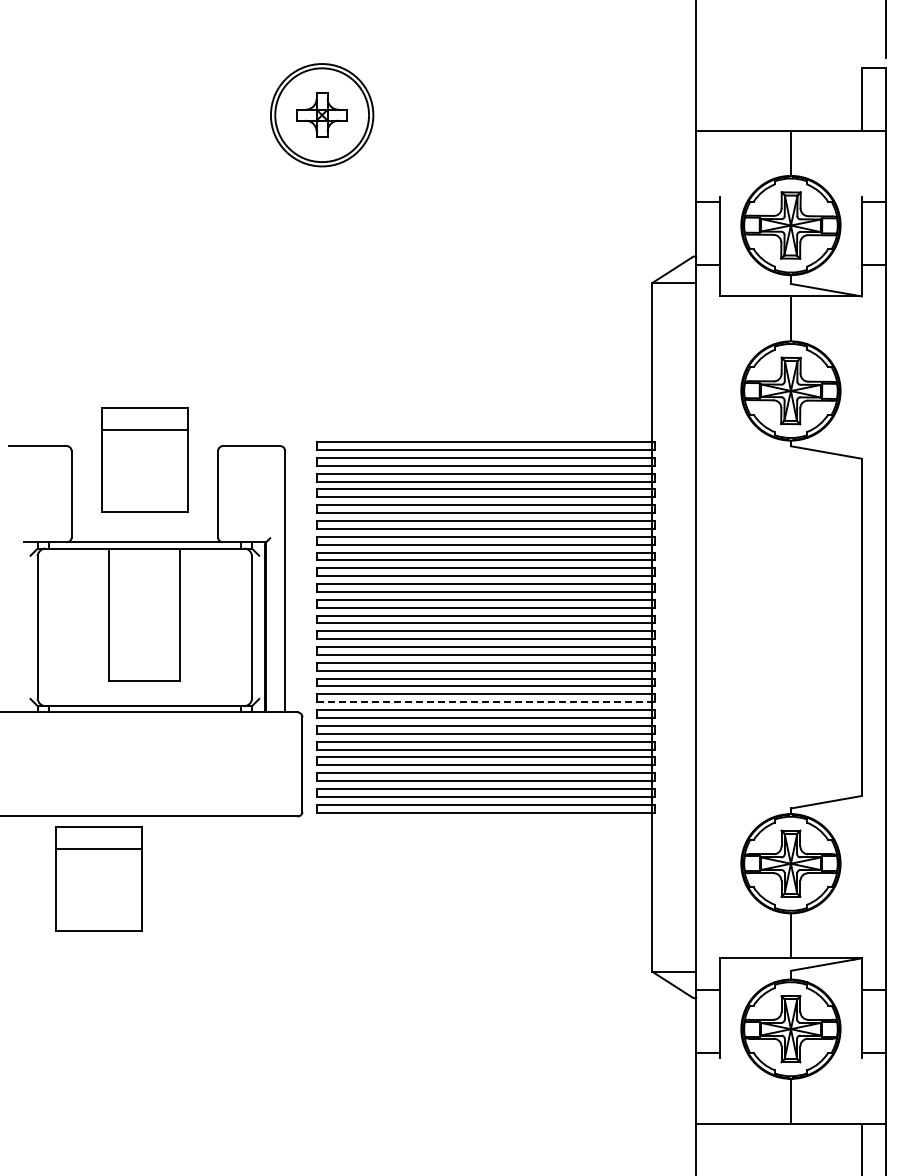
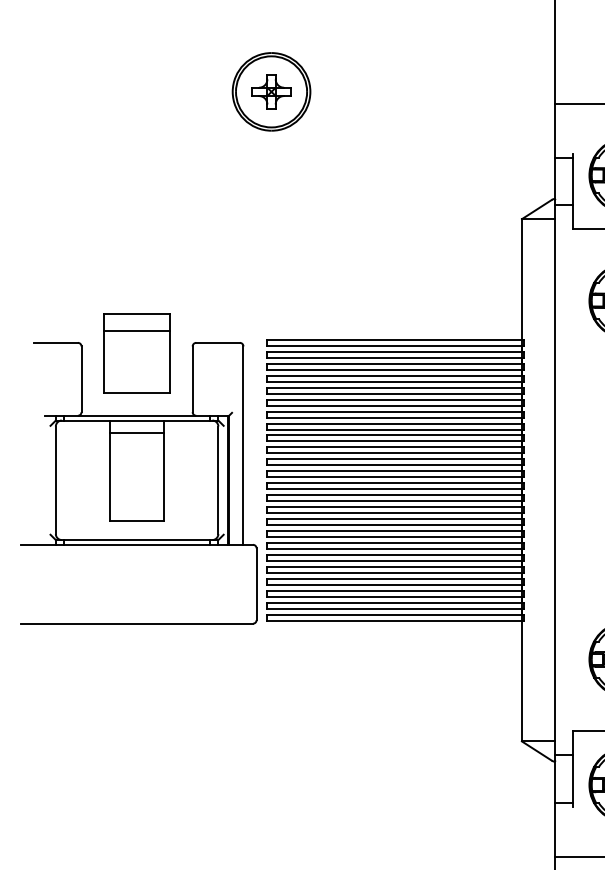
line: (144, 564) -> (136, 432), added
line: (486, 702) -> (396, 537), dashed -> solid
part: (98, 878) -> (101, 670), removed

